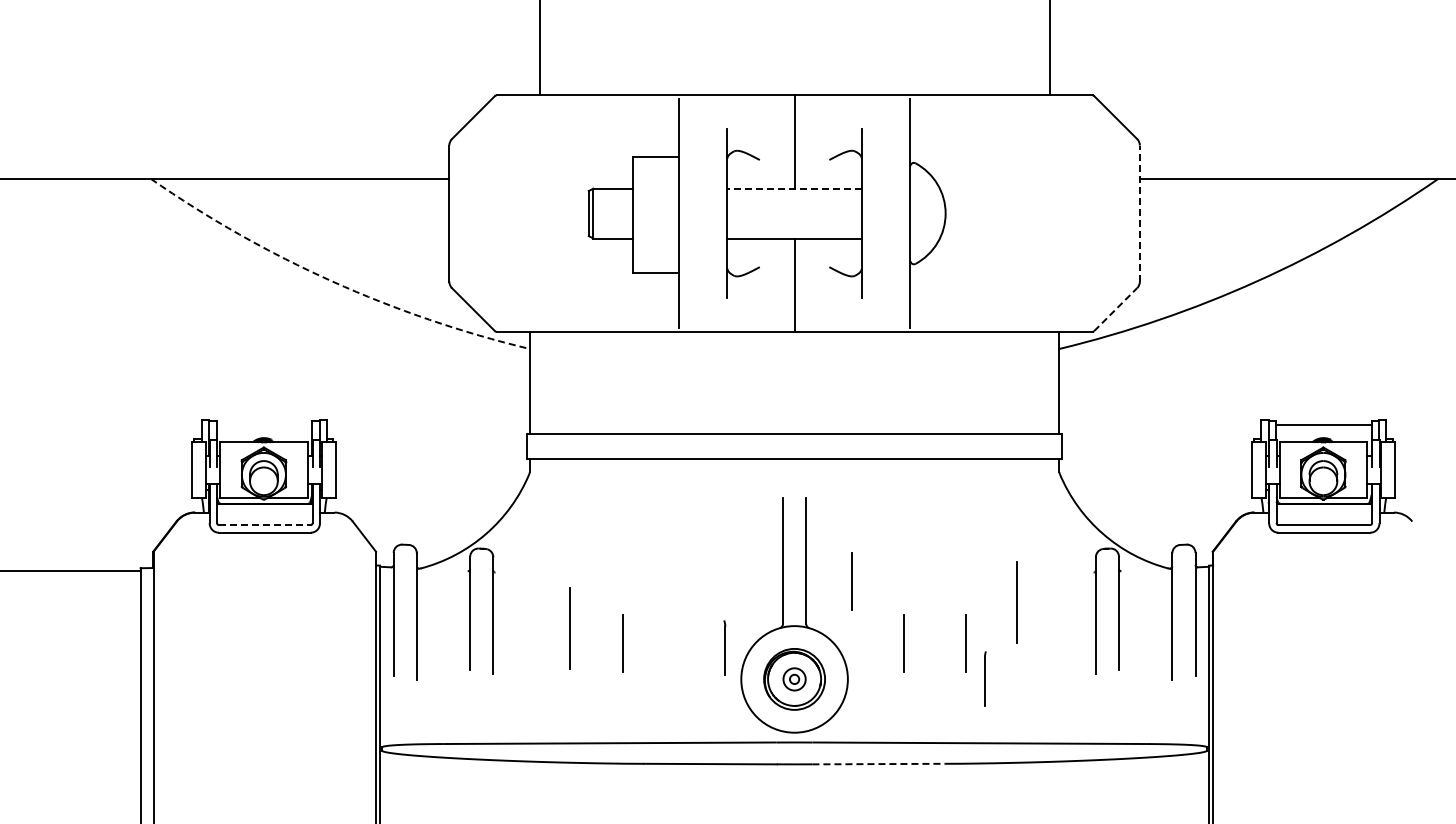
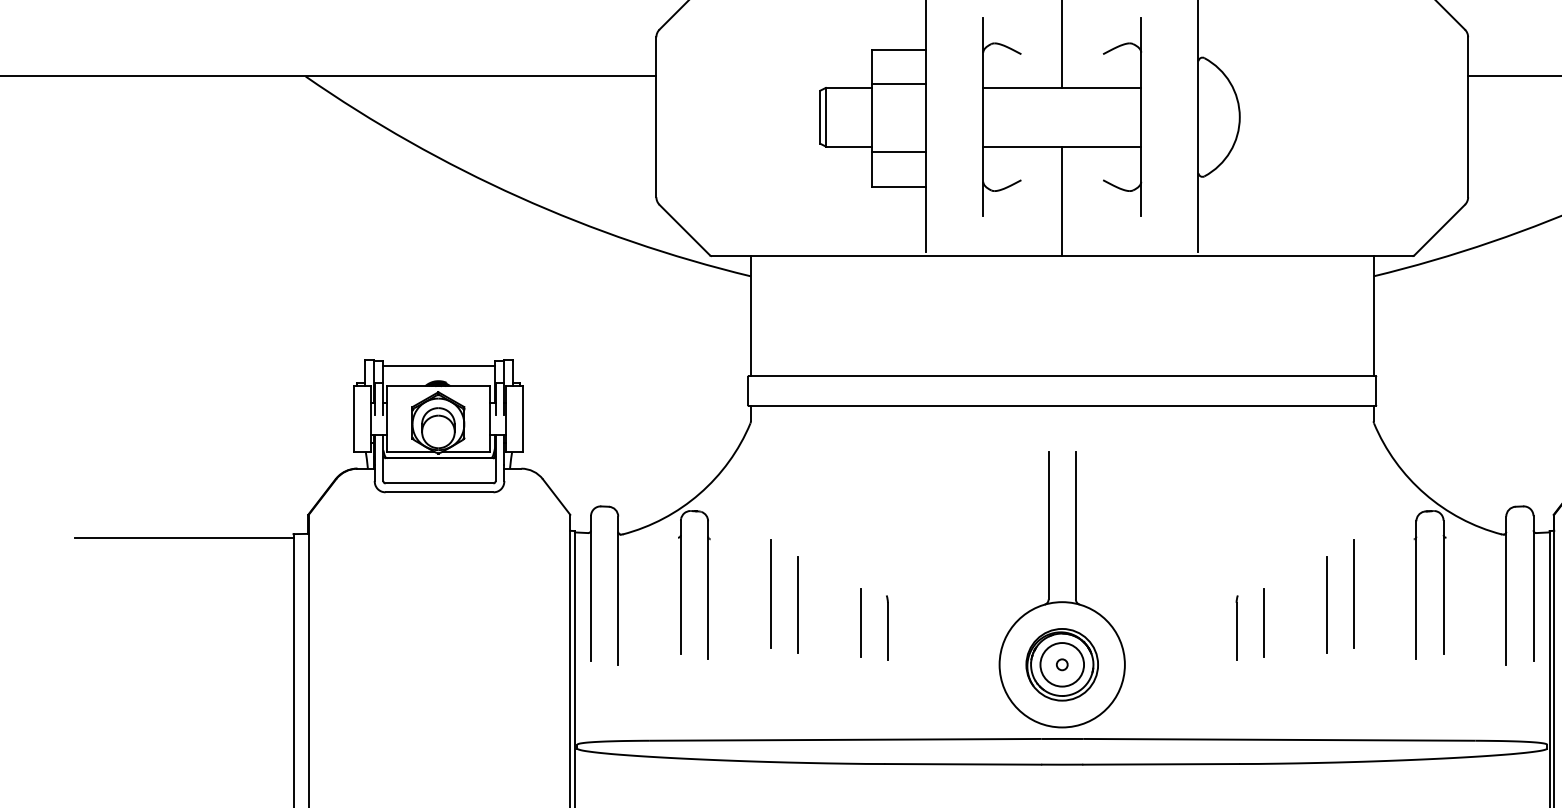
line: (655, 185) -> (898, 84), added
line: (794, 188) -> (1062, 87), dashed -> solid
line: (1139, 213) -> (1467, 117), dashed -> solid
line: (655, 243) -> (898, 152), added
arc: (332, 281) -> (519, 197), dashed -> solid
line: (1116, 309) -> (1440, 229), dashed -> solid
line: (264, 425) -> (439, 366), added
line: (264, 525) -> (439, 483), dashed -> solid
line: (851, 581) -> (1129, 549), removed
line: (1016, 602) -> (1325, 604), moved
line: (546, 619) -> (770, 594), added
line: (1042, 619) -> (1353, 594), added
line: (903, 643) -> (1190, 622), removed
part: (724, 647) -> (886, 627), moved
circle: (794, 678) -> (1062, 663), size x1.67
line: (985, 678) -> (1237, 627), moved
line: (879, 764) -> (1162, 764), dashed -> solid

